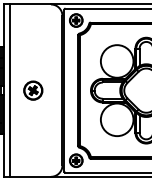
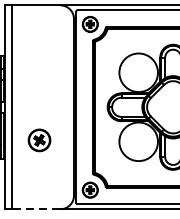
part: (33, 90) -> (39, 140), moved
line: (30, 176) -> (36, 208), solid -> dashed

